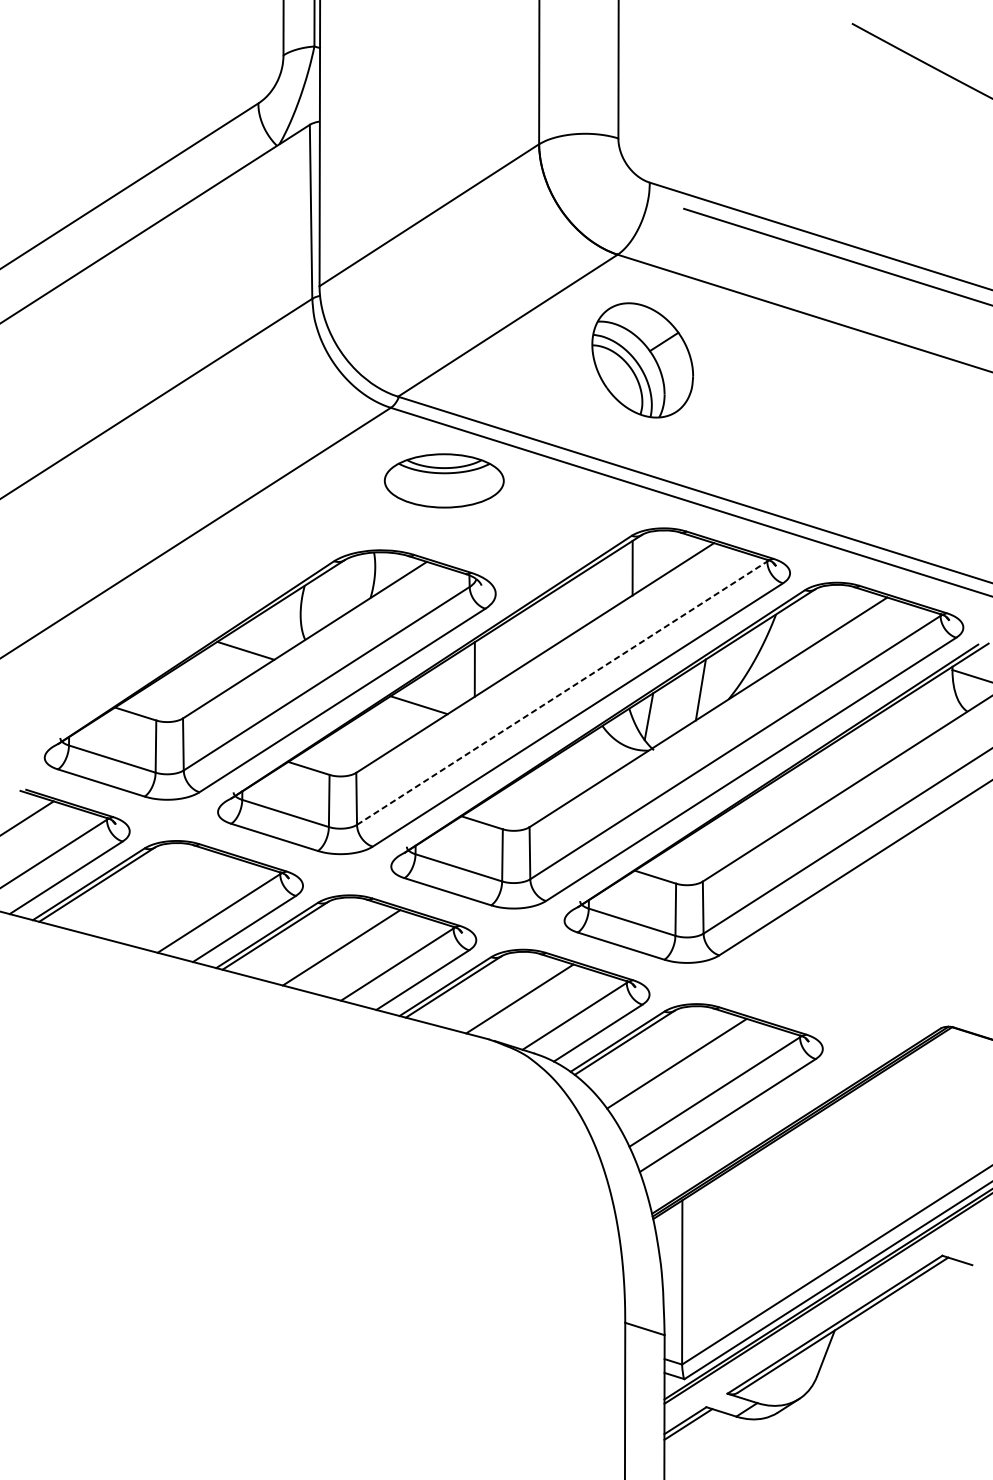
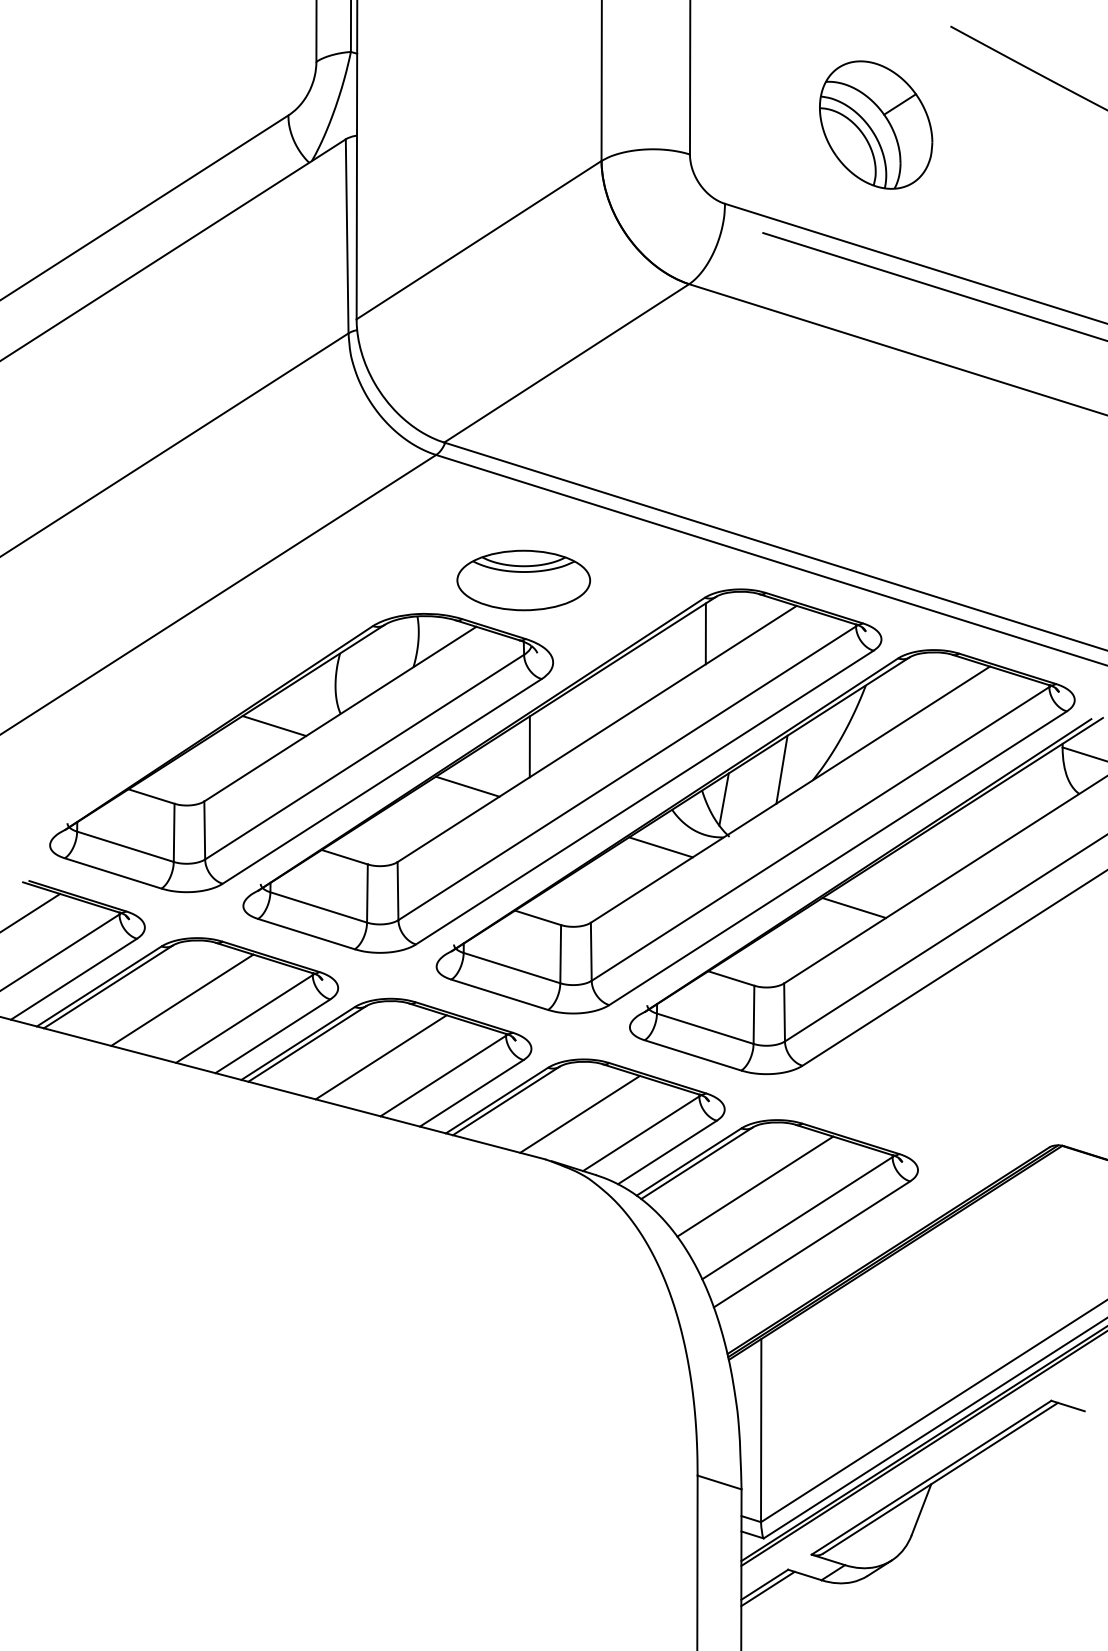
part: (643, 359) -> (876, 124), moved
part: (444, 480) -> (523, 580), moved
line: (562, 693) -> (627, 773), dashed -> solid
line: (591, 759) -> (660, 847), added
line: (765, 814) -> (854, 908), added
line: (163, 895) -> (182, 999), added

